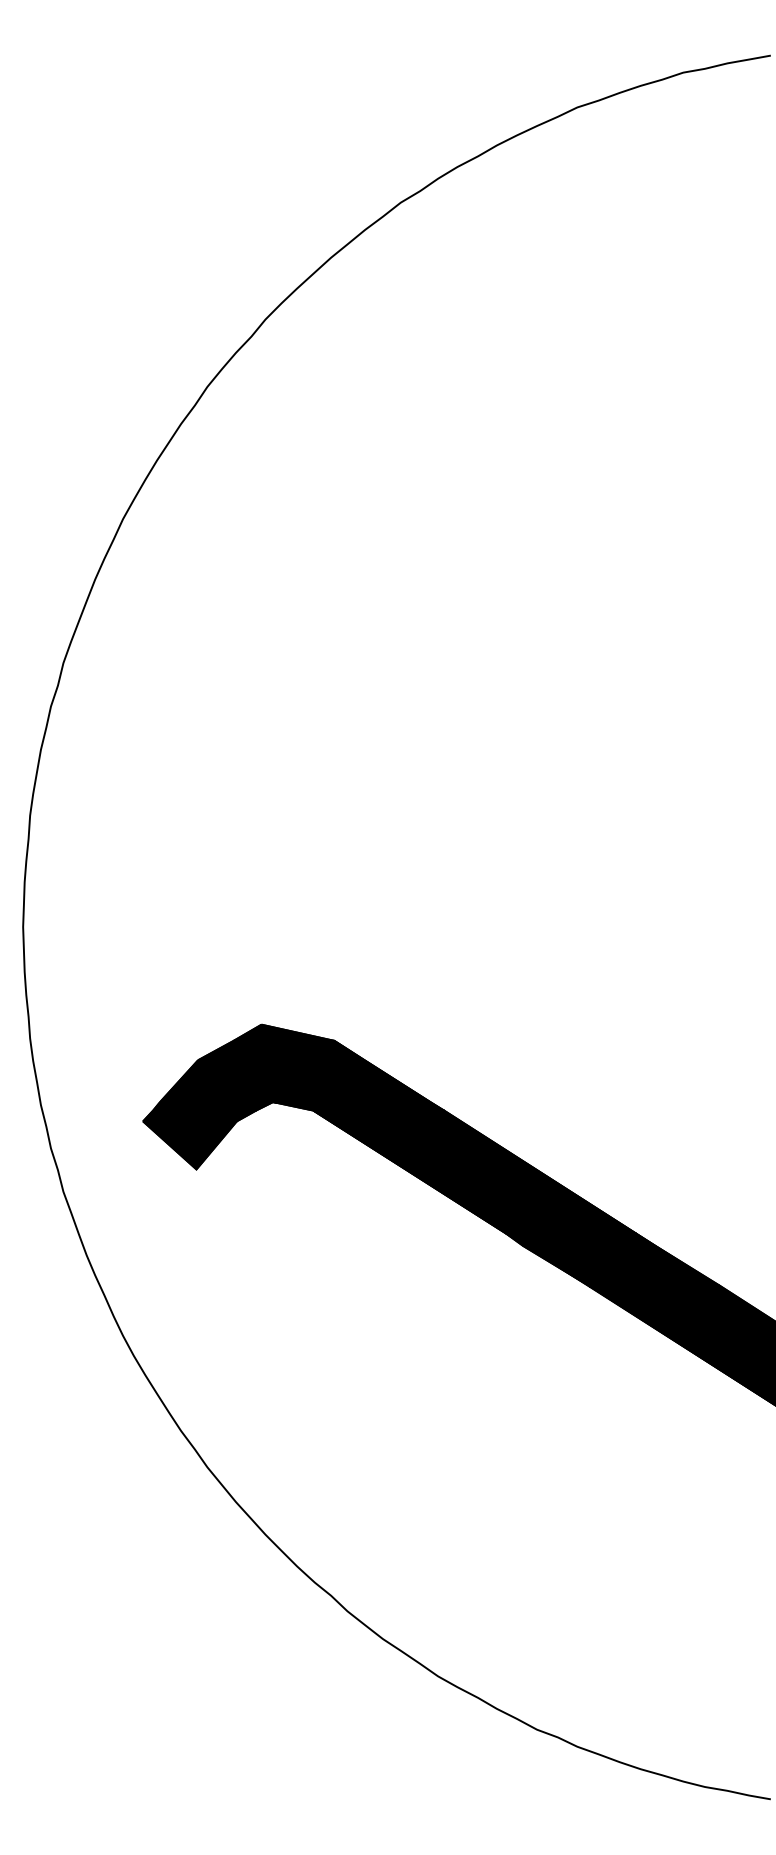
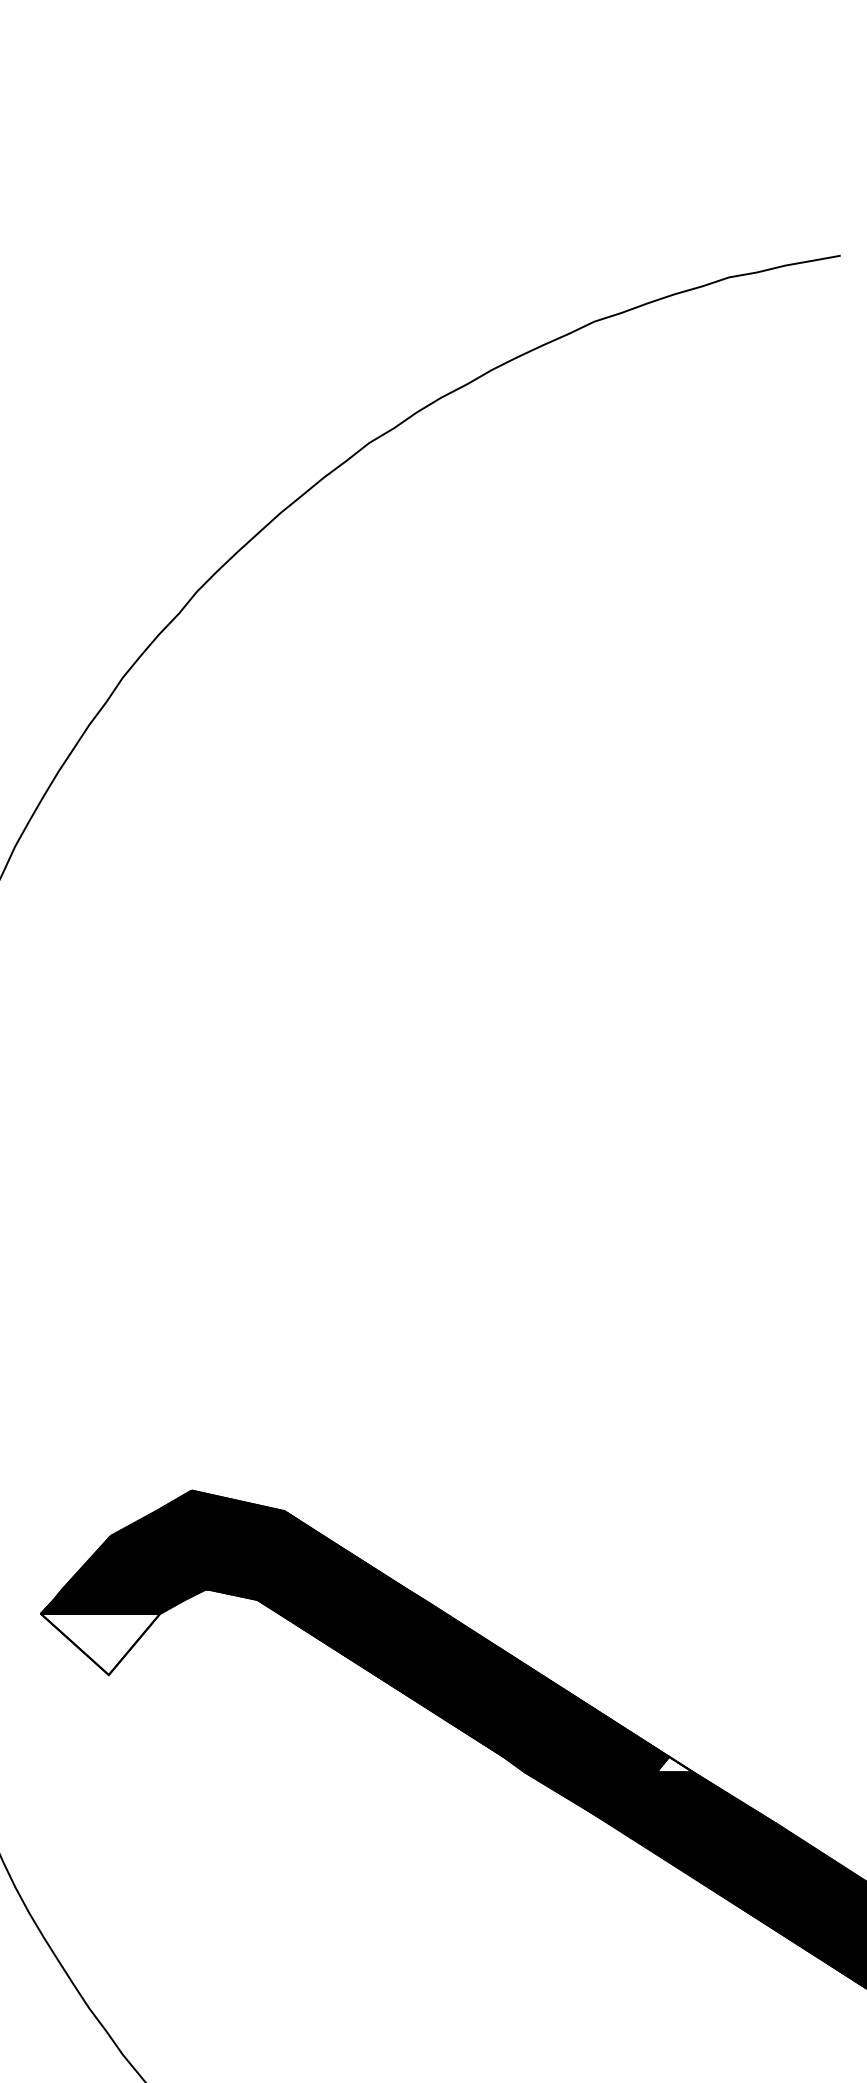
fill: (189, 1145) -> (99, 1644), removed
fill: (640, 1239) -> (674, 1764), removed

